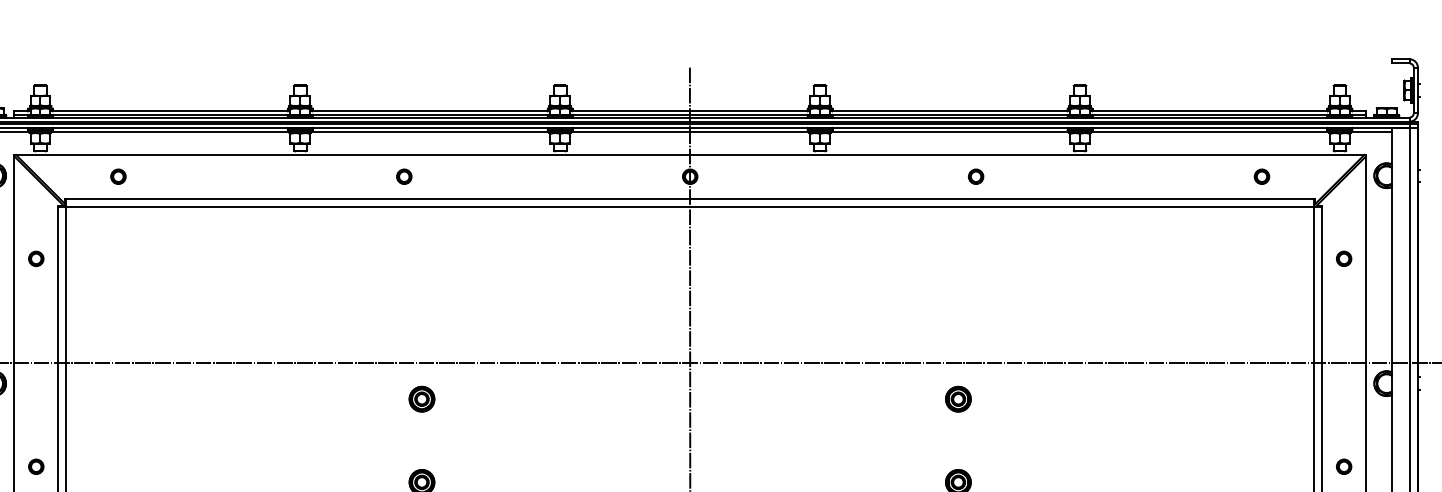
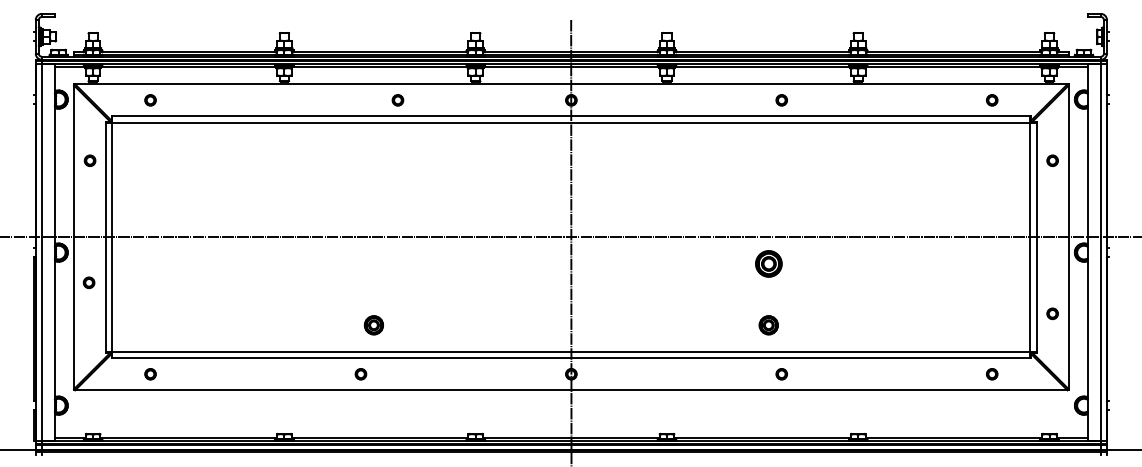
part: (403, 176) -> (397, 100), moved
part: (421, 399) -> (373, 264), removed
part: (958, 399) -> (768, 264), size x1.4
part: (35, 466) -> (88, 282), moved

